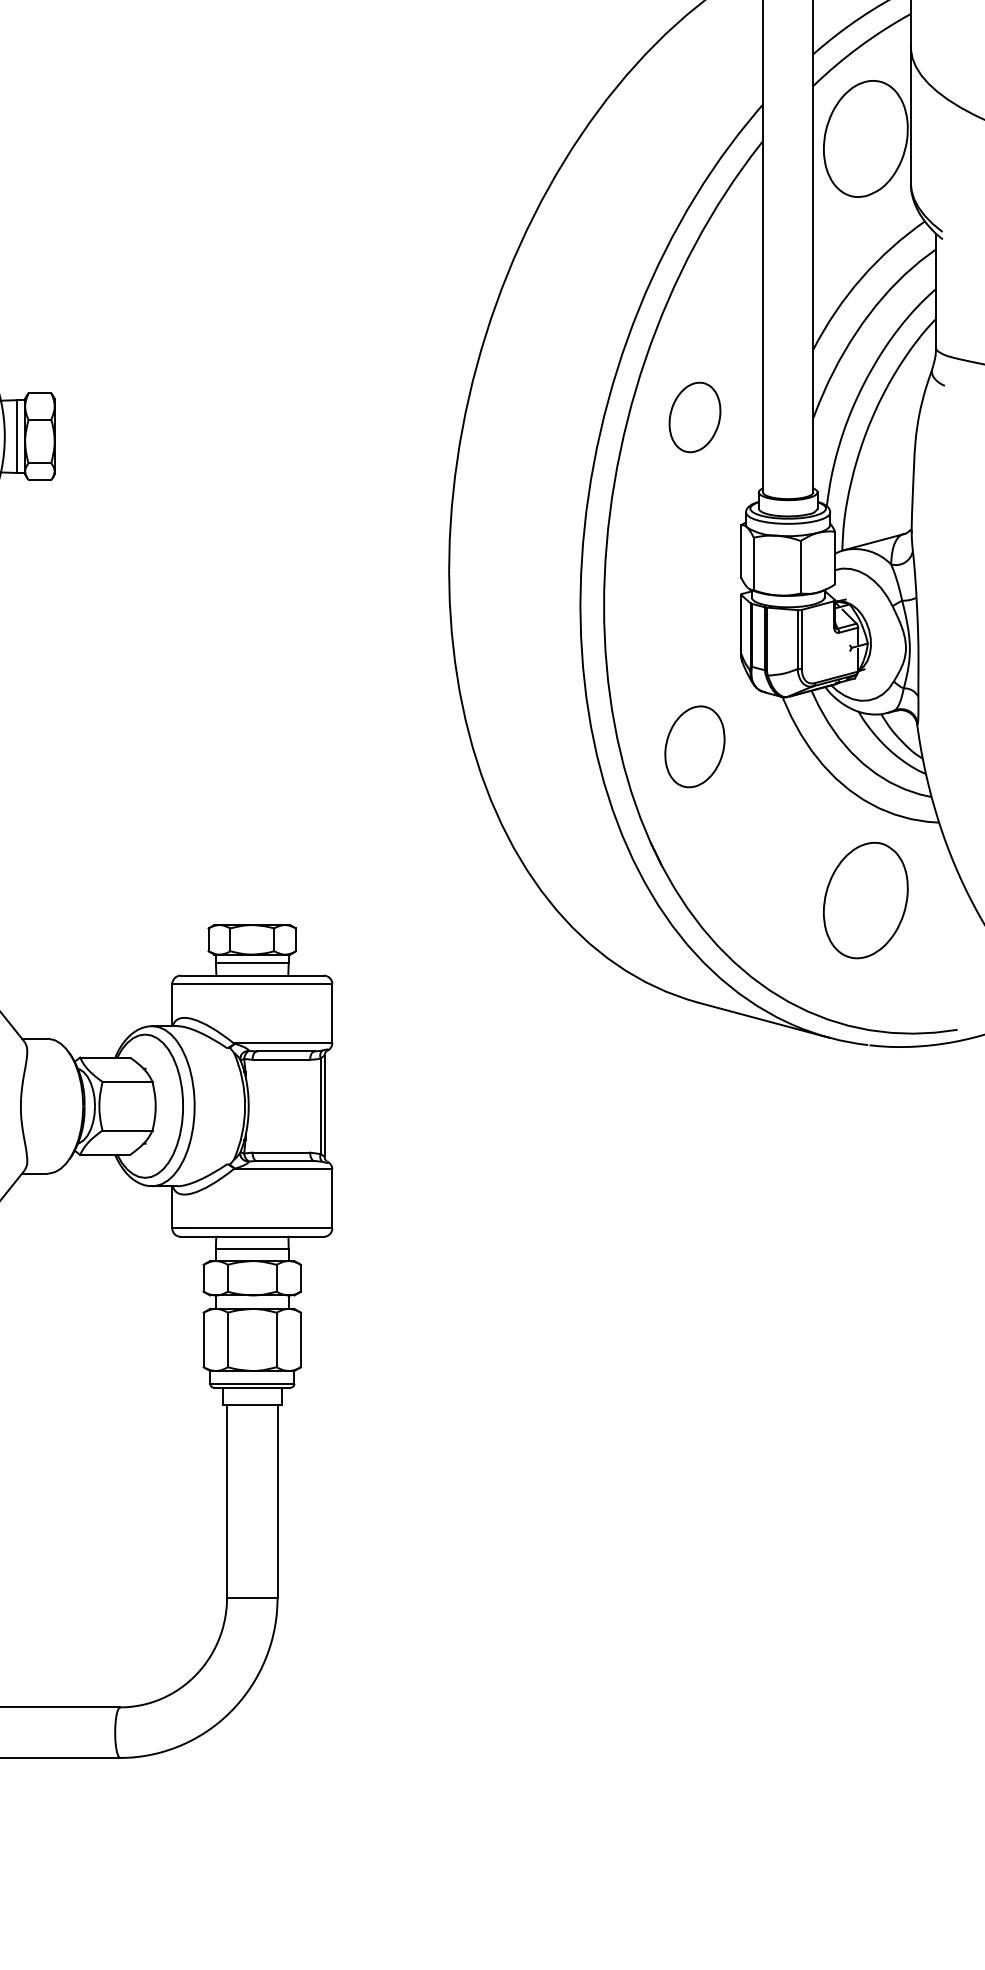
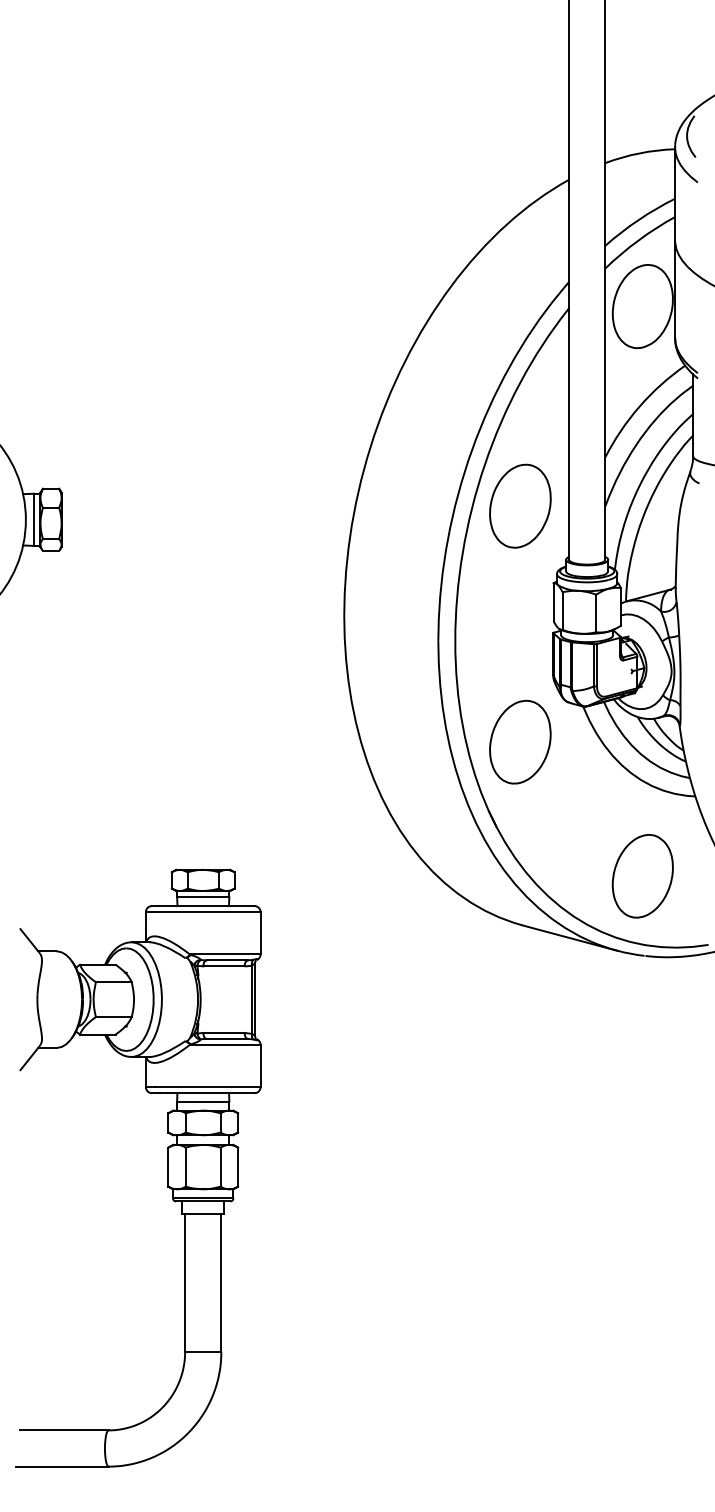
part: (695, 416) -> (520, 505), size x1.67
part: (695, 745) -> (520, 741), size x1.43
part: (865, 900) -> (642, 876), moved

